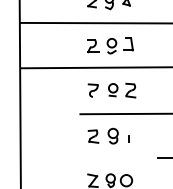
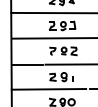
line: (46, 113) -> (26, 64), added
line: (85, 158) -> (48, 89), added

